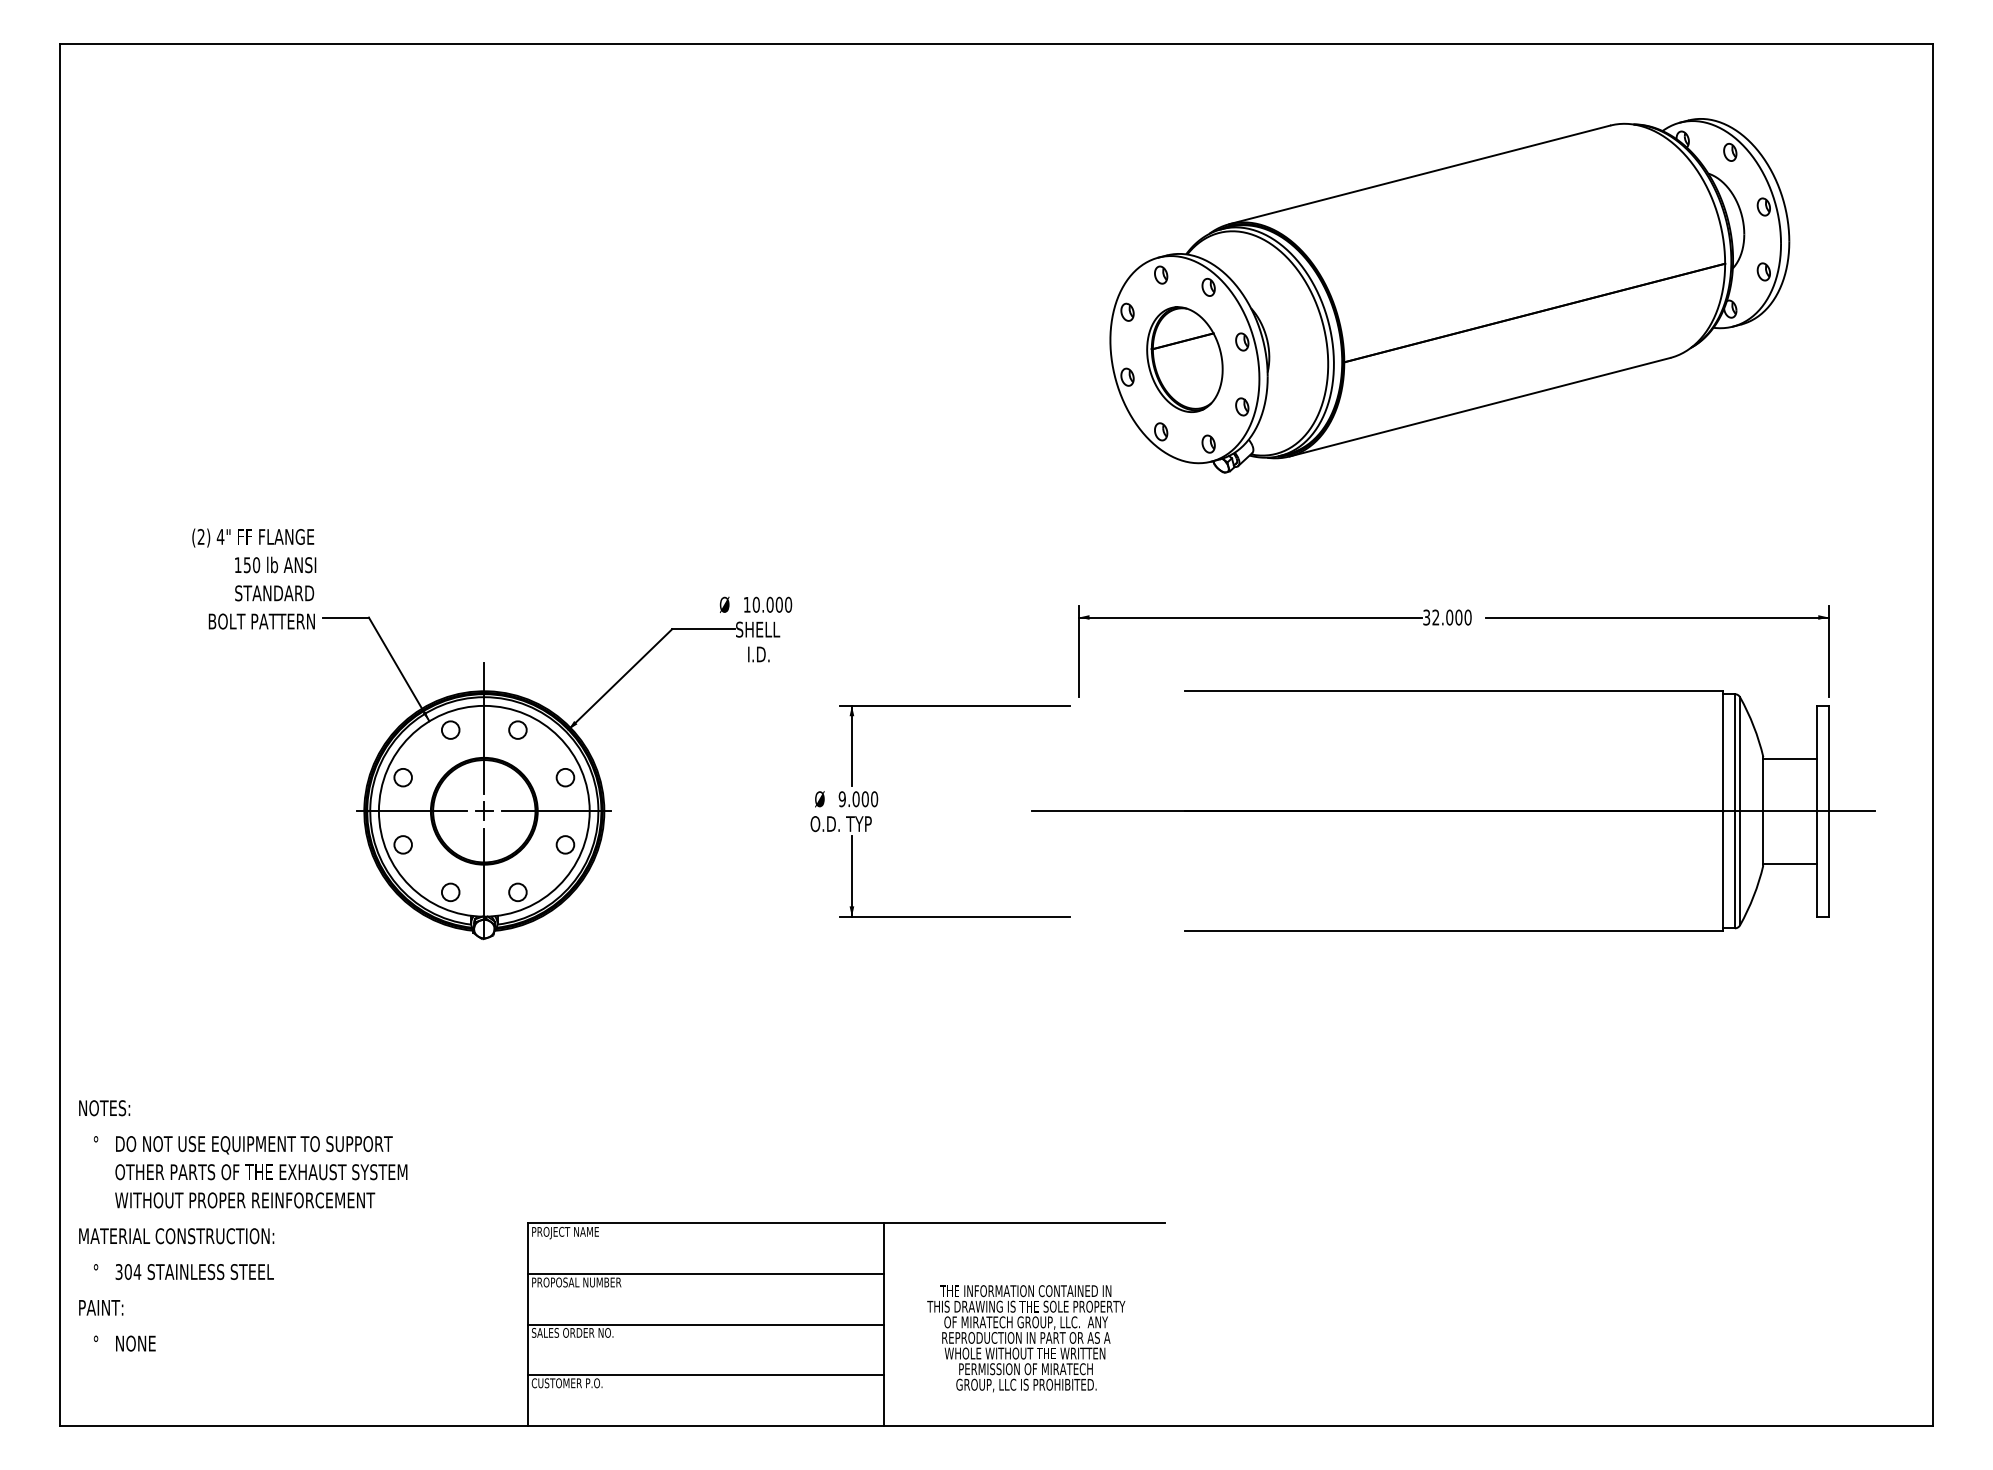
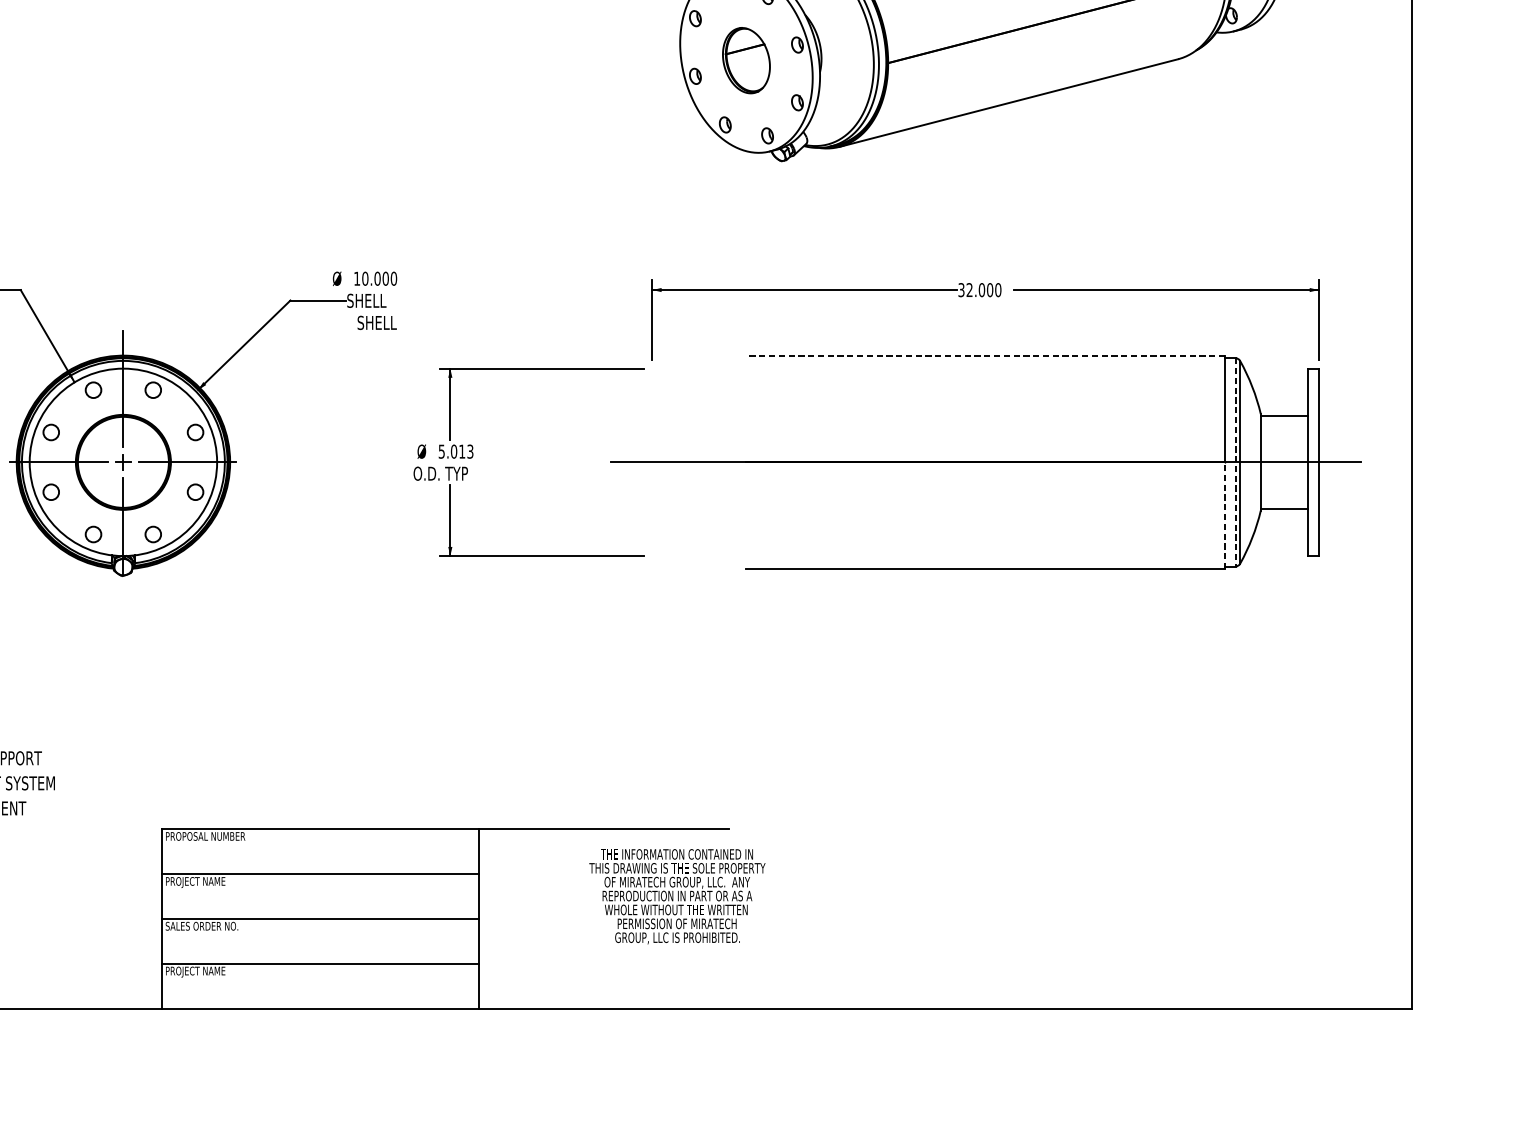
part: (1184, 359) -> (746, 60), size x0.7
text: (769, 654) -> (377, 322), I.D. -> SHELL
line: (1453, 691) -> (985, 355), solid -> dashed
text: (858, 799) -> (456, 451), 9.000 -> 5.013
line: (1734, 811) -> (1235, 462), solid -> dashed
line: (1723, 871) -> (1225, 515), solid -> dashed
text: (585, 1232) -> (213, 836), PROJECT NAME -> PROPOSAL NUMBER
text: (585, 1283) -> (213, 882), PROPOSAL NUMBER -> PROJECT NAME
text: (1026, 1338) -> (677, 896), moved
text: (566, 1384) -> (196, 972), CUSTOMER P.O. -> PROJECT NAME

